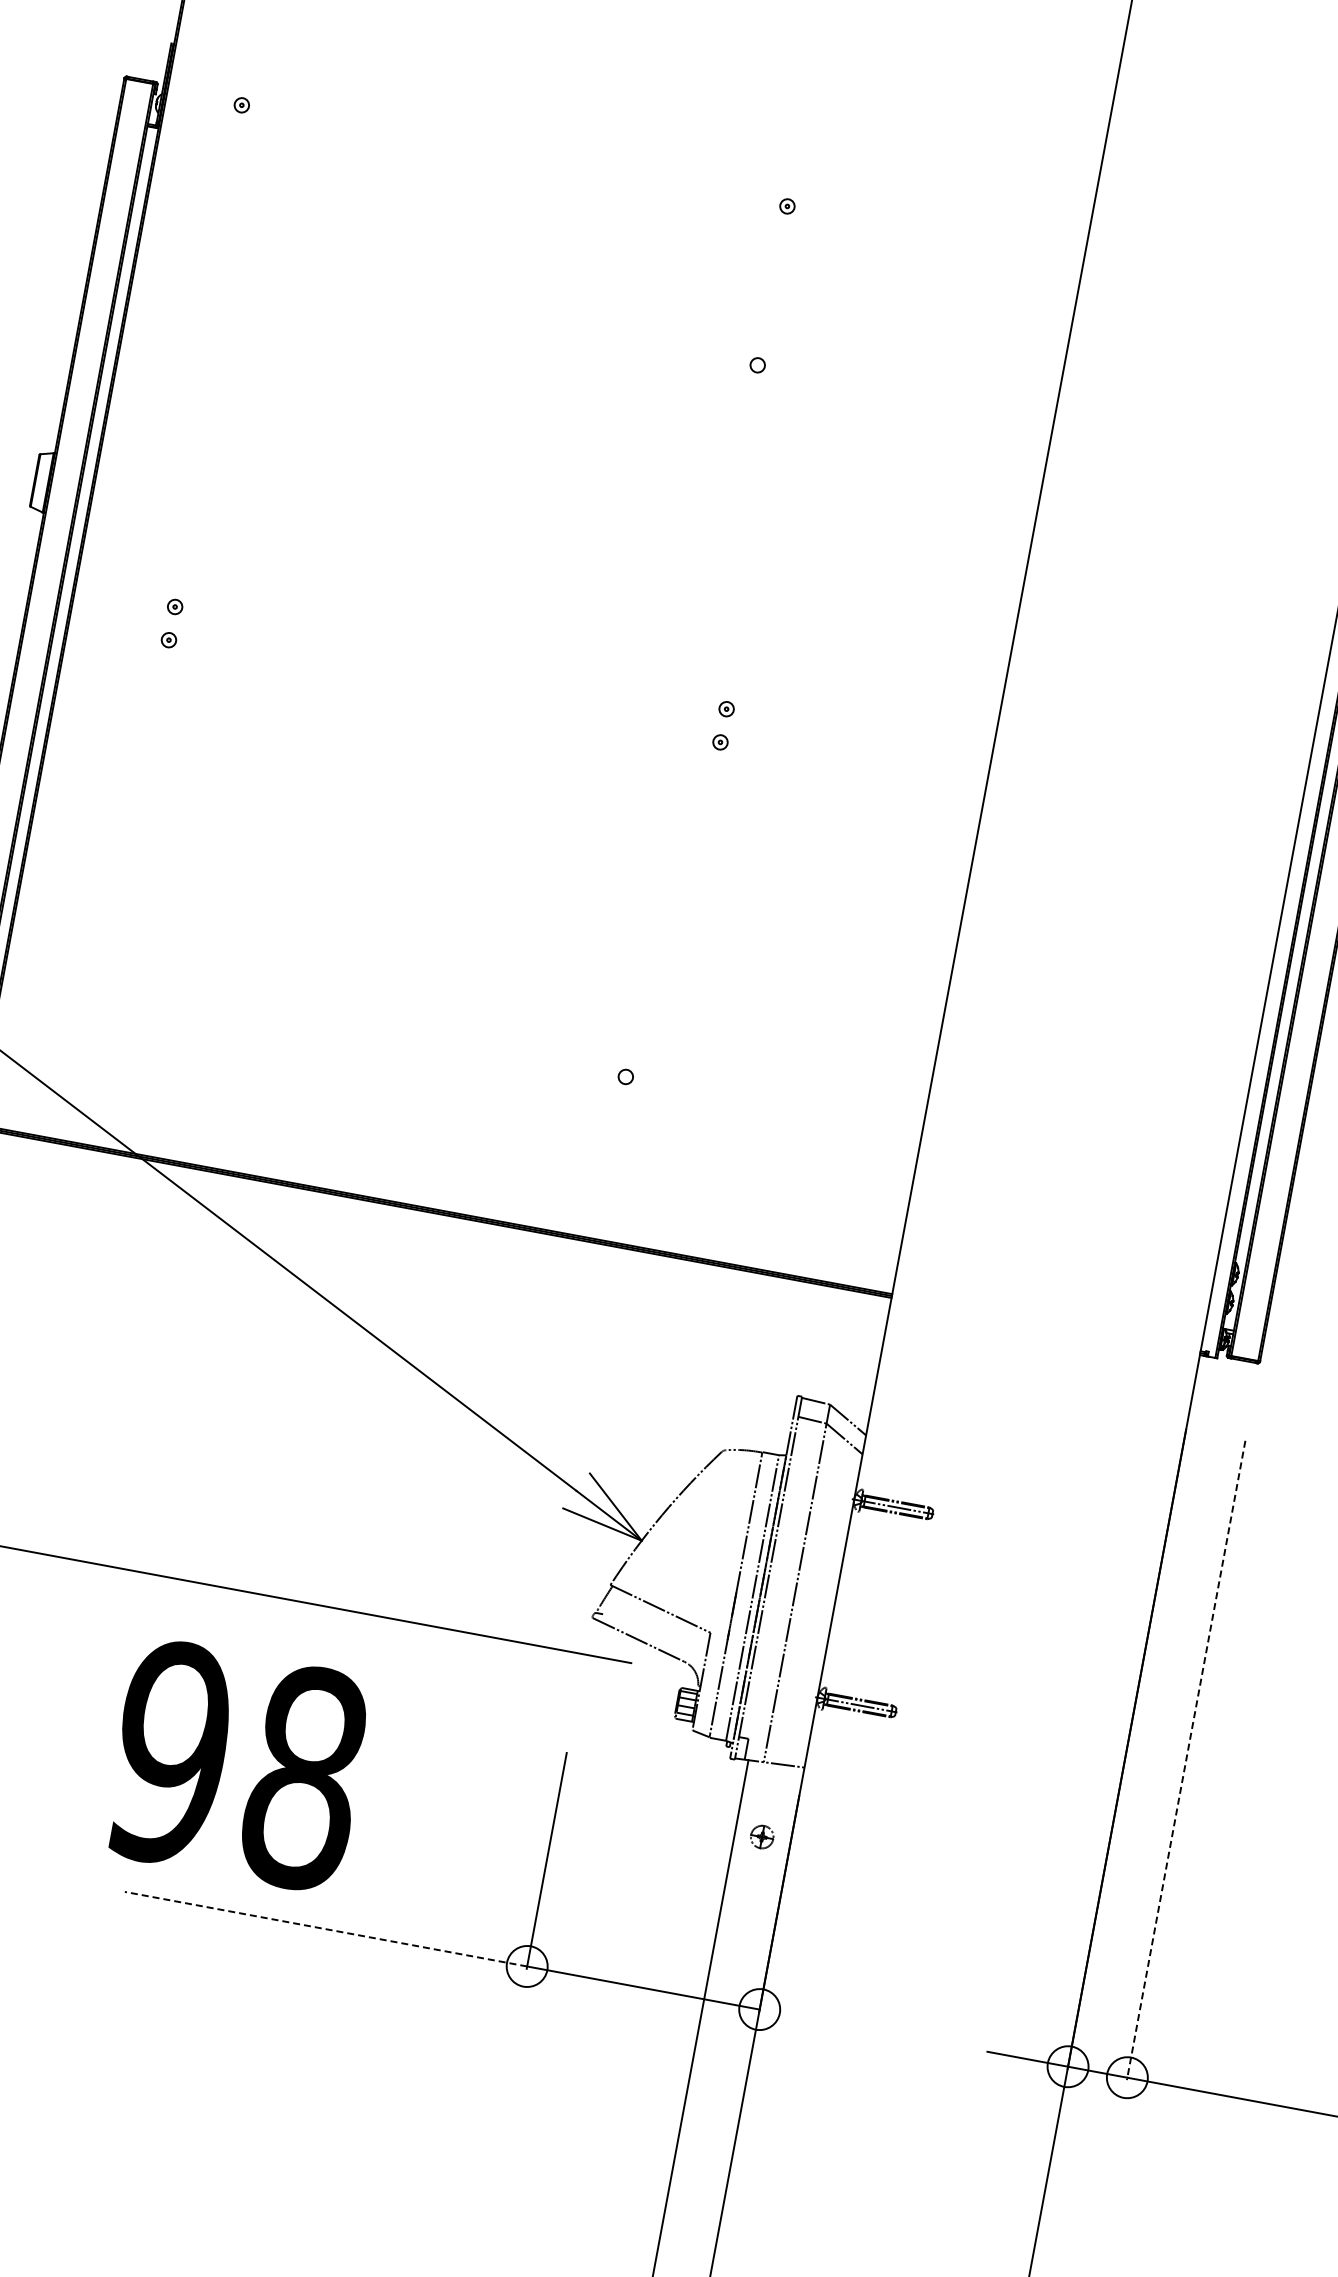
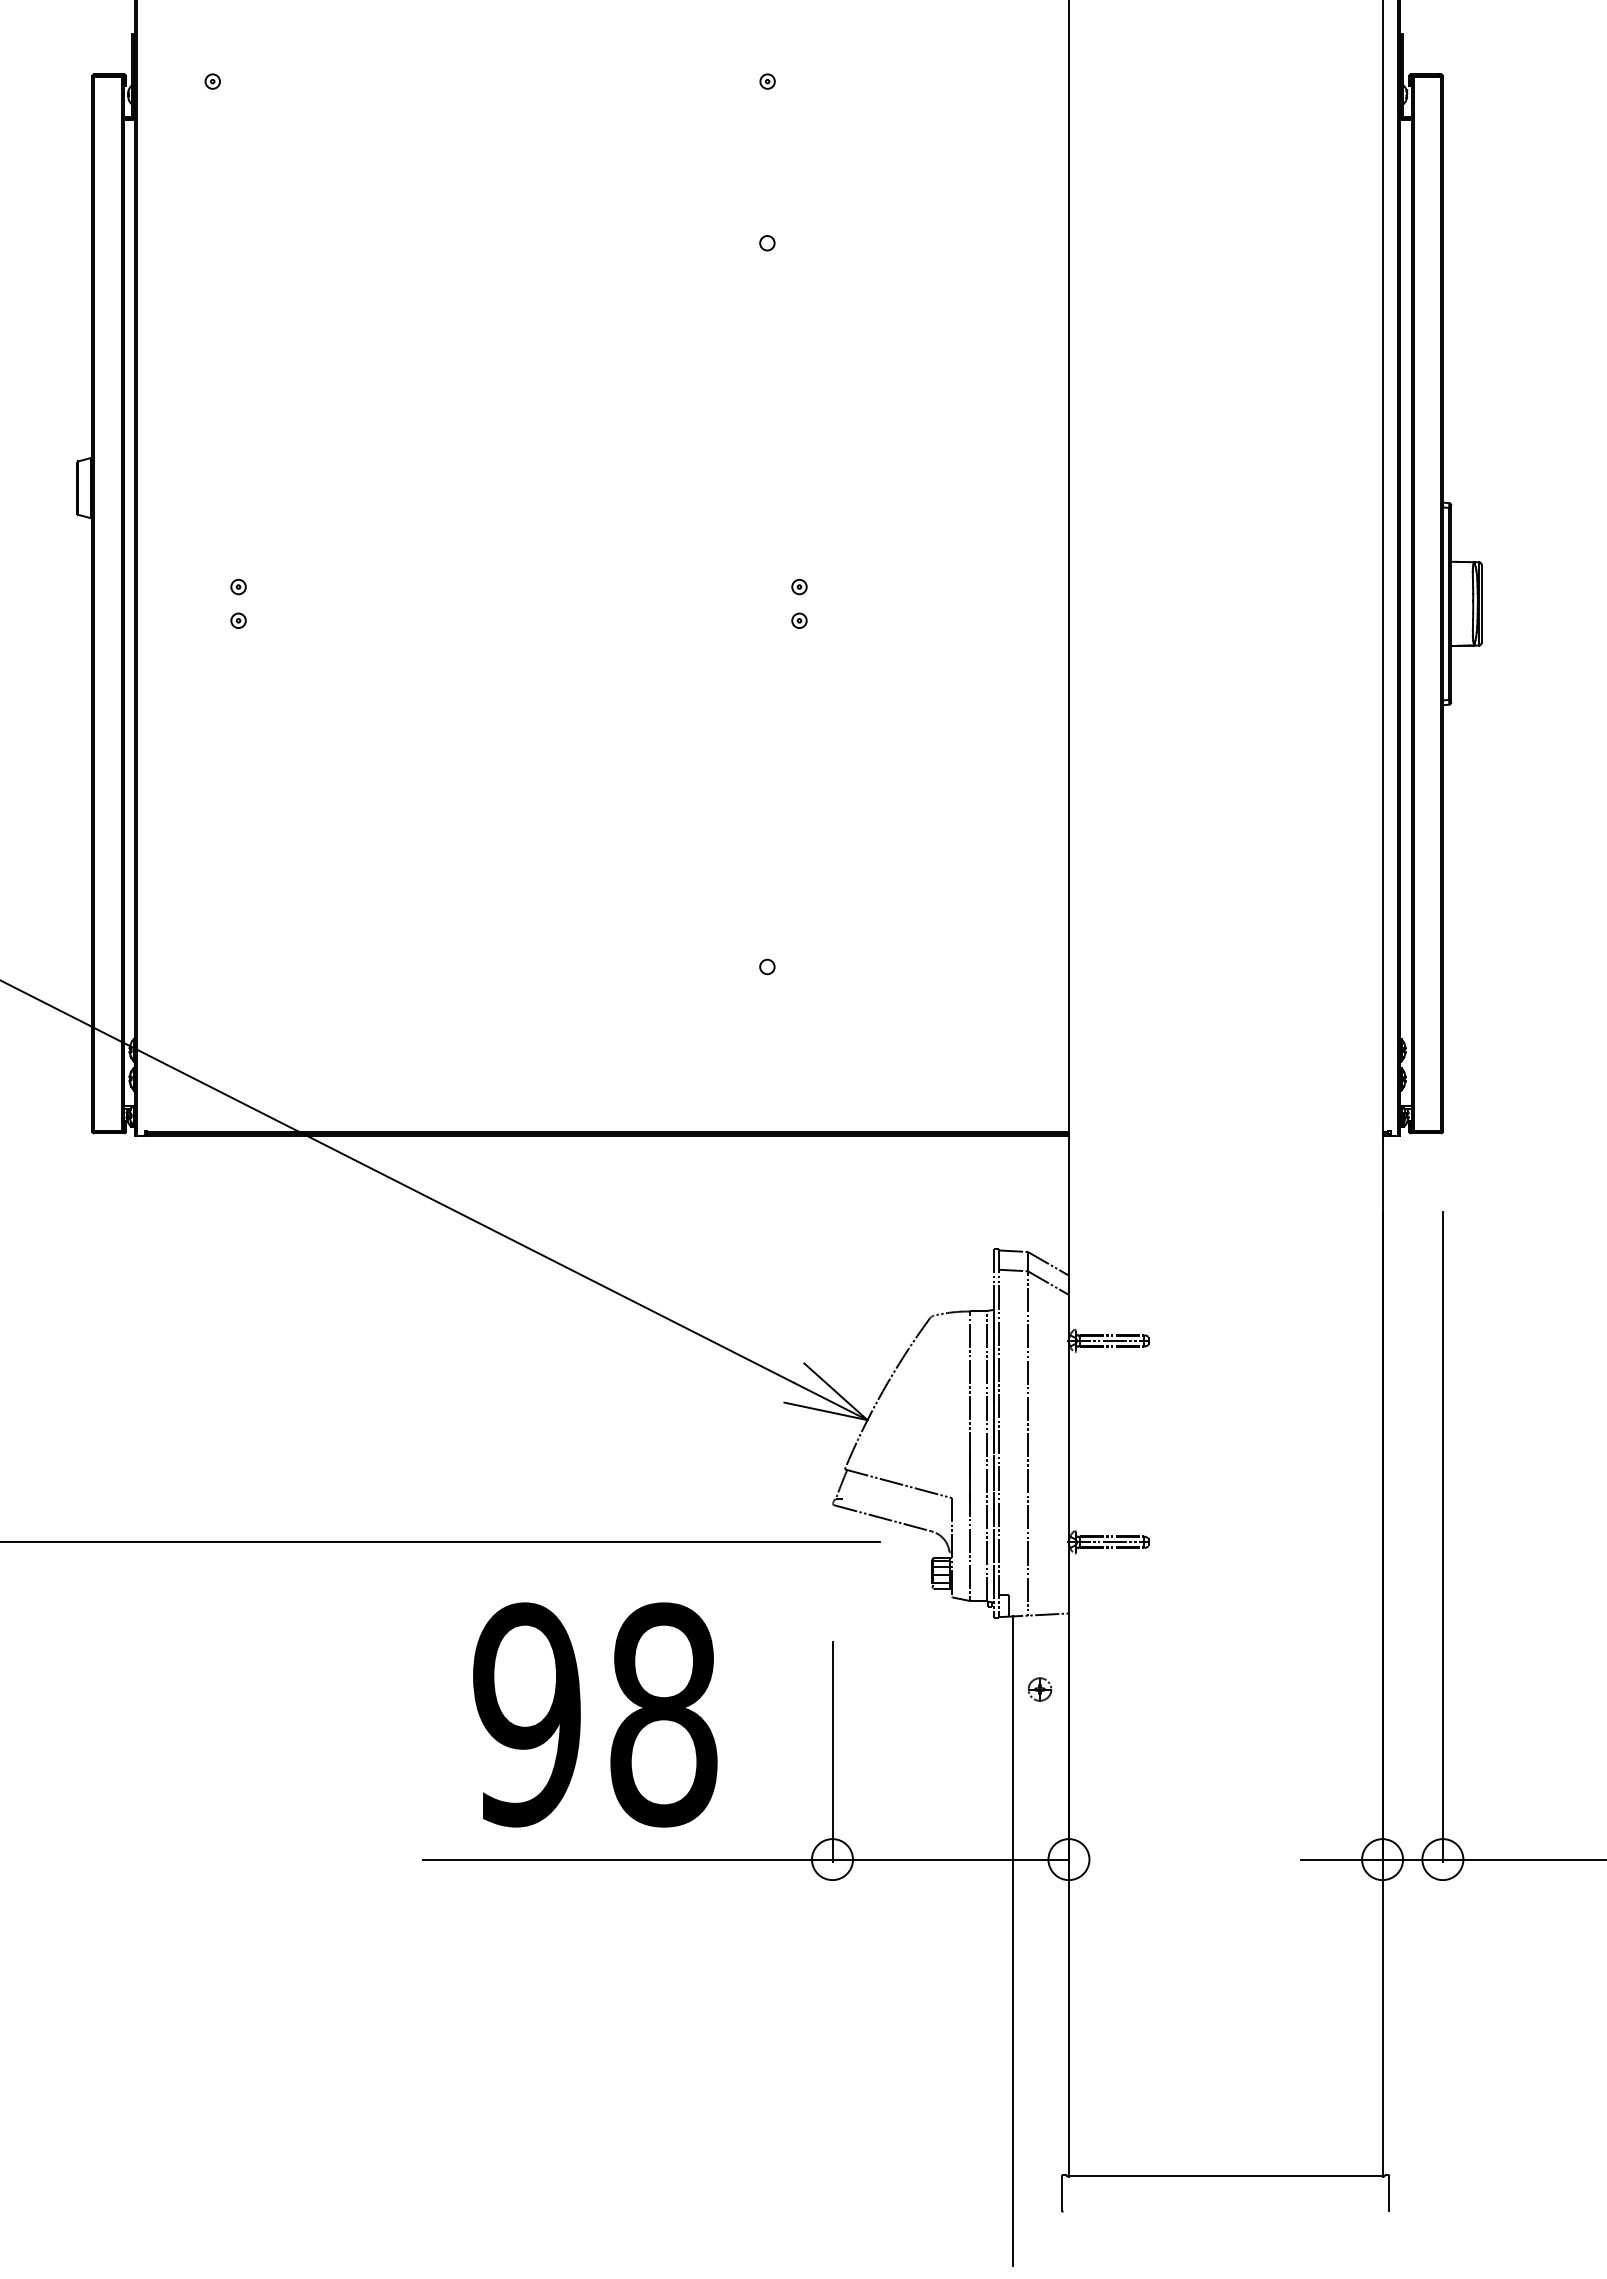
line: (1185, 1760) -> (1442, 1537), dashed -> solid
text: (238, 1765) -> (595, 1714), moved
line: (325, 1929) -> (627, 1859), dashed -> solid

